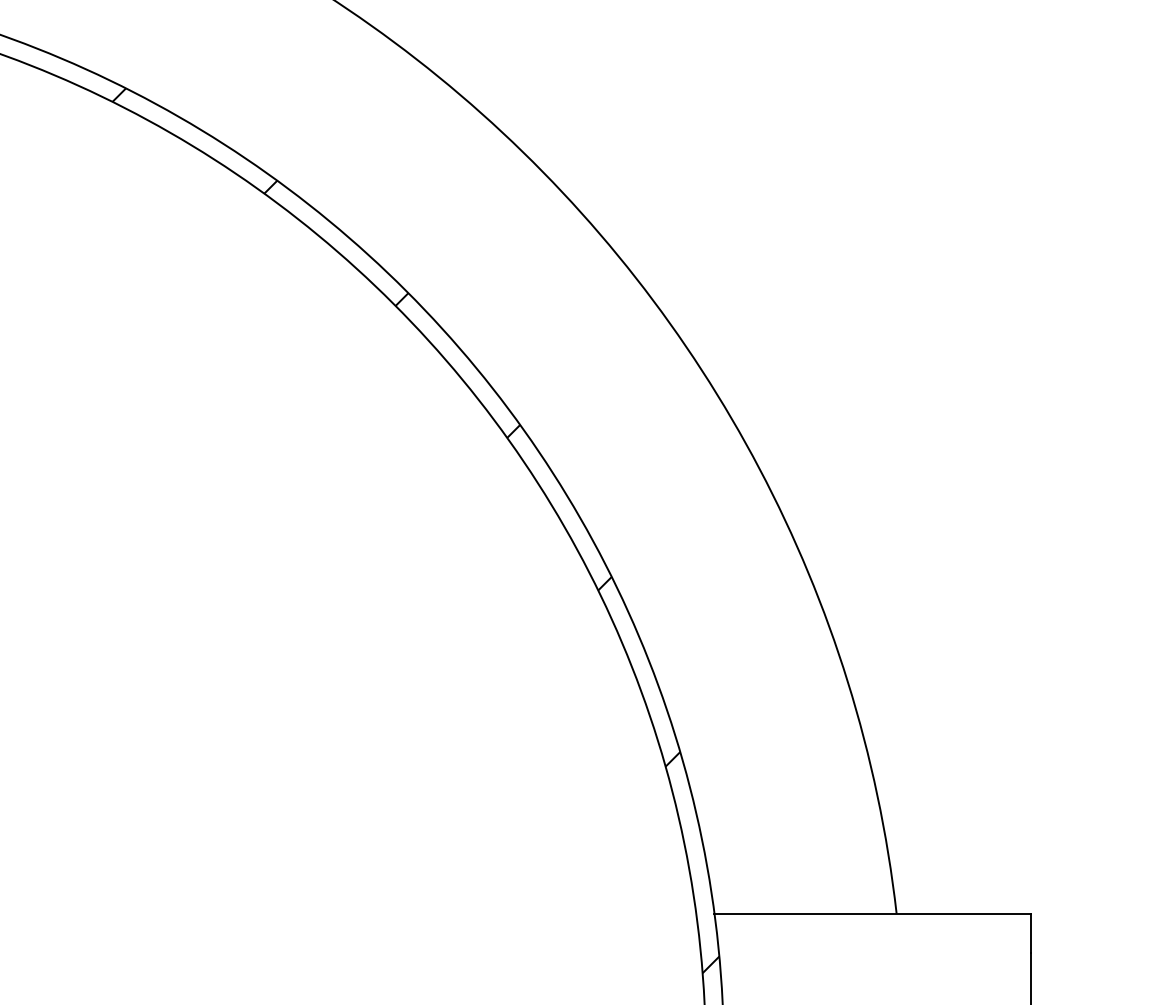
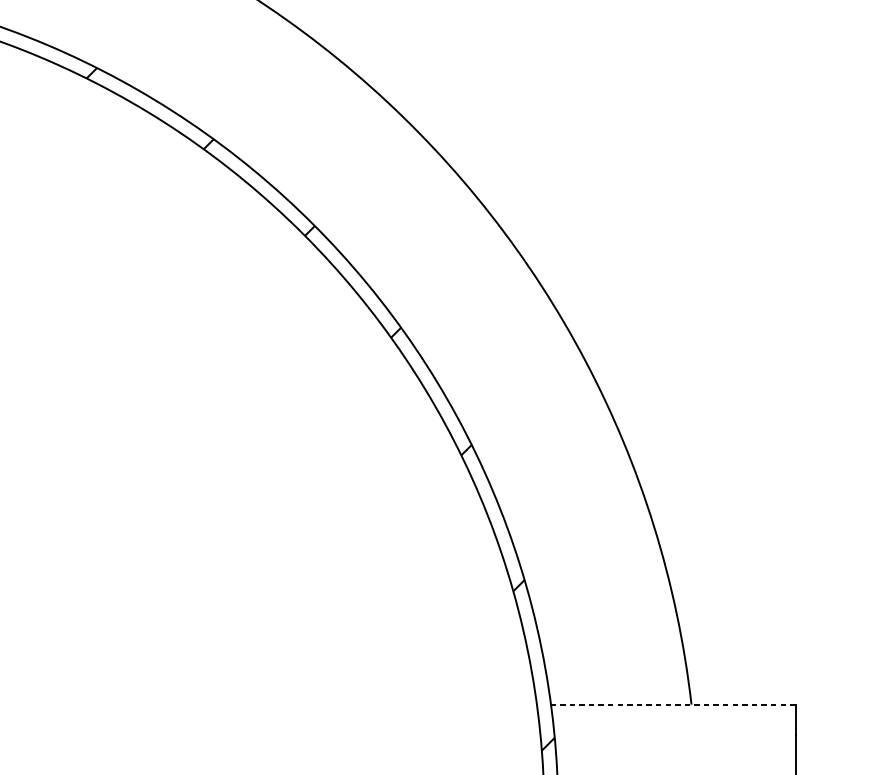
line: (872, 913) -> (672, 704), solid -> dashed

